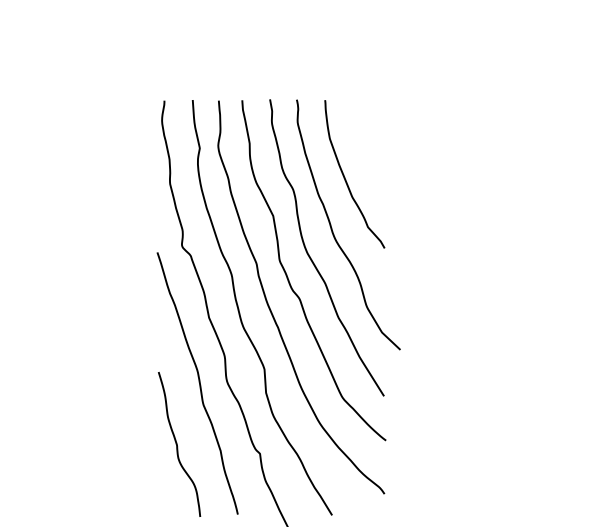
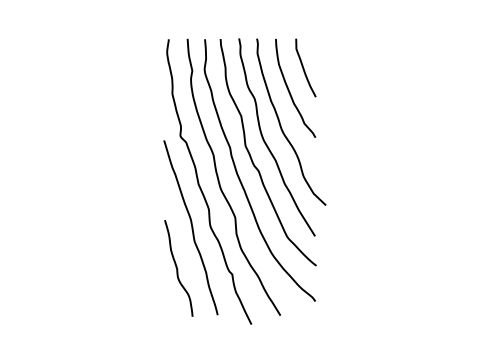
curve: (368, 144) -> (304, 68), added

